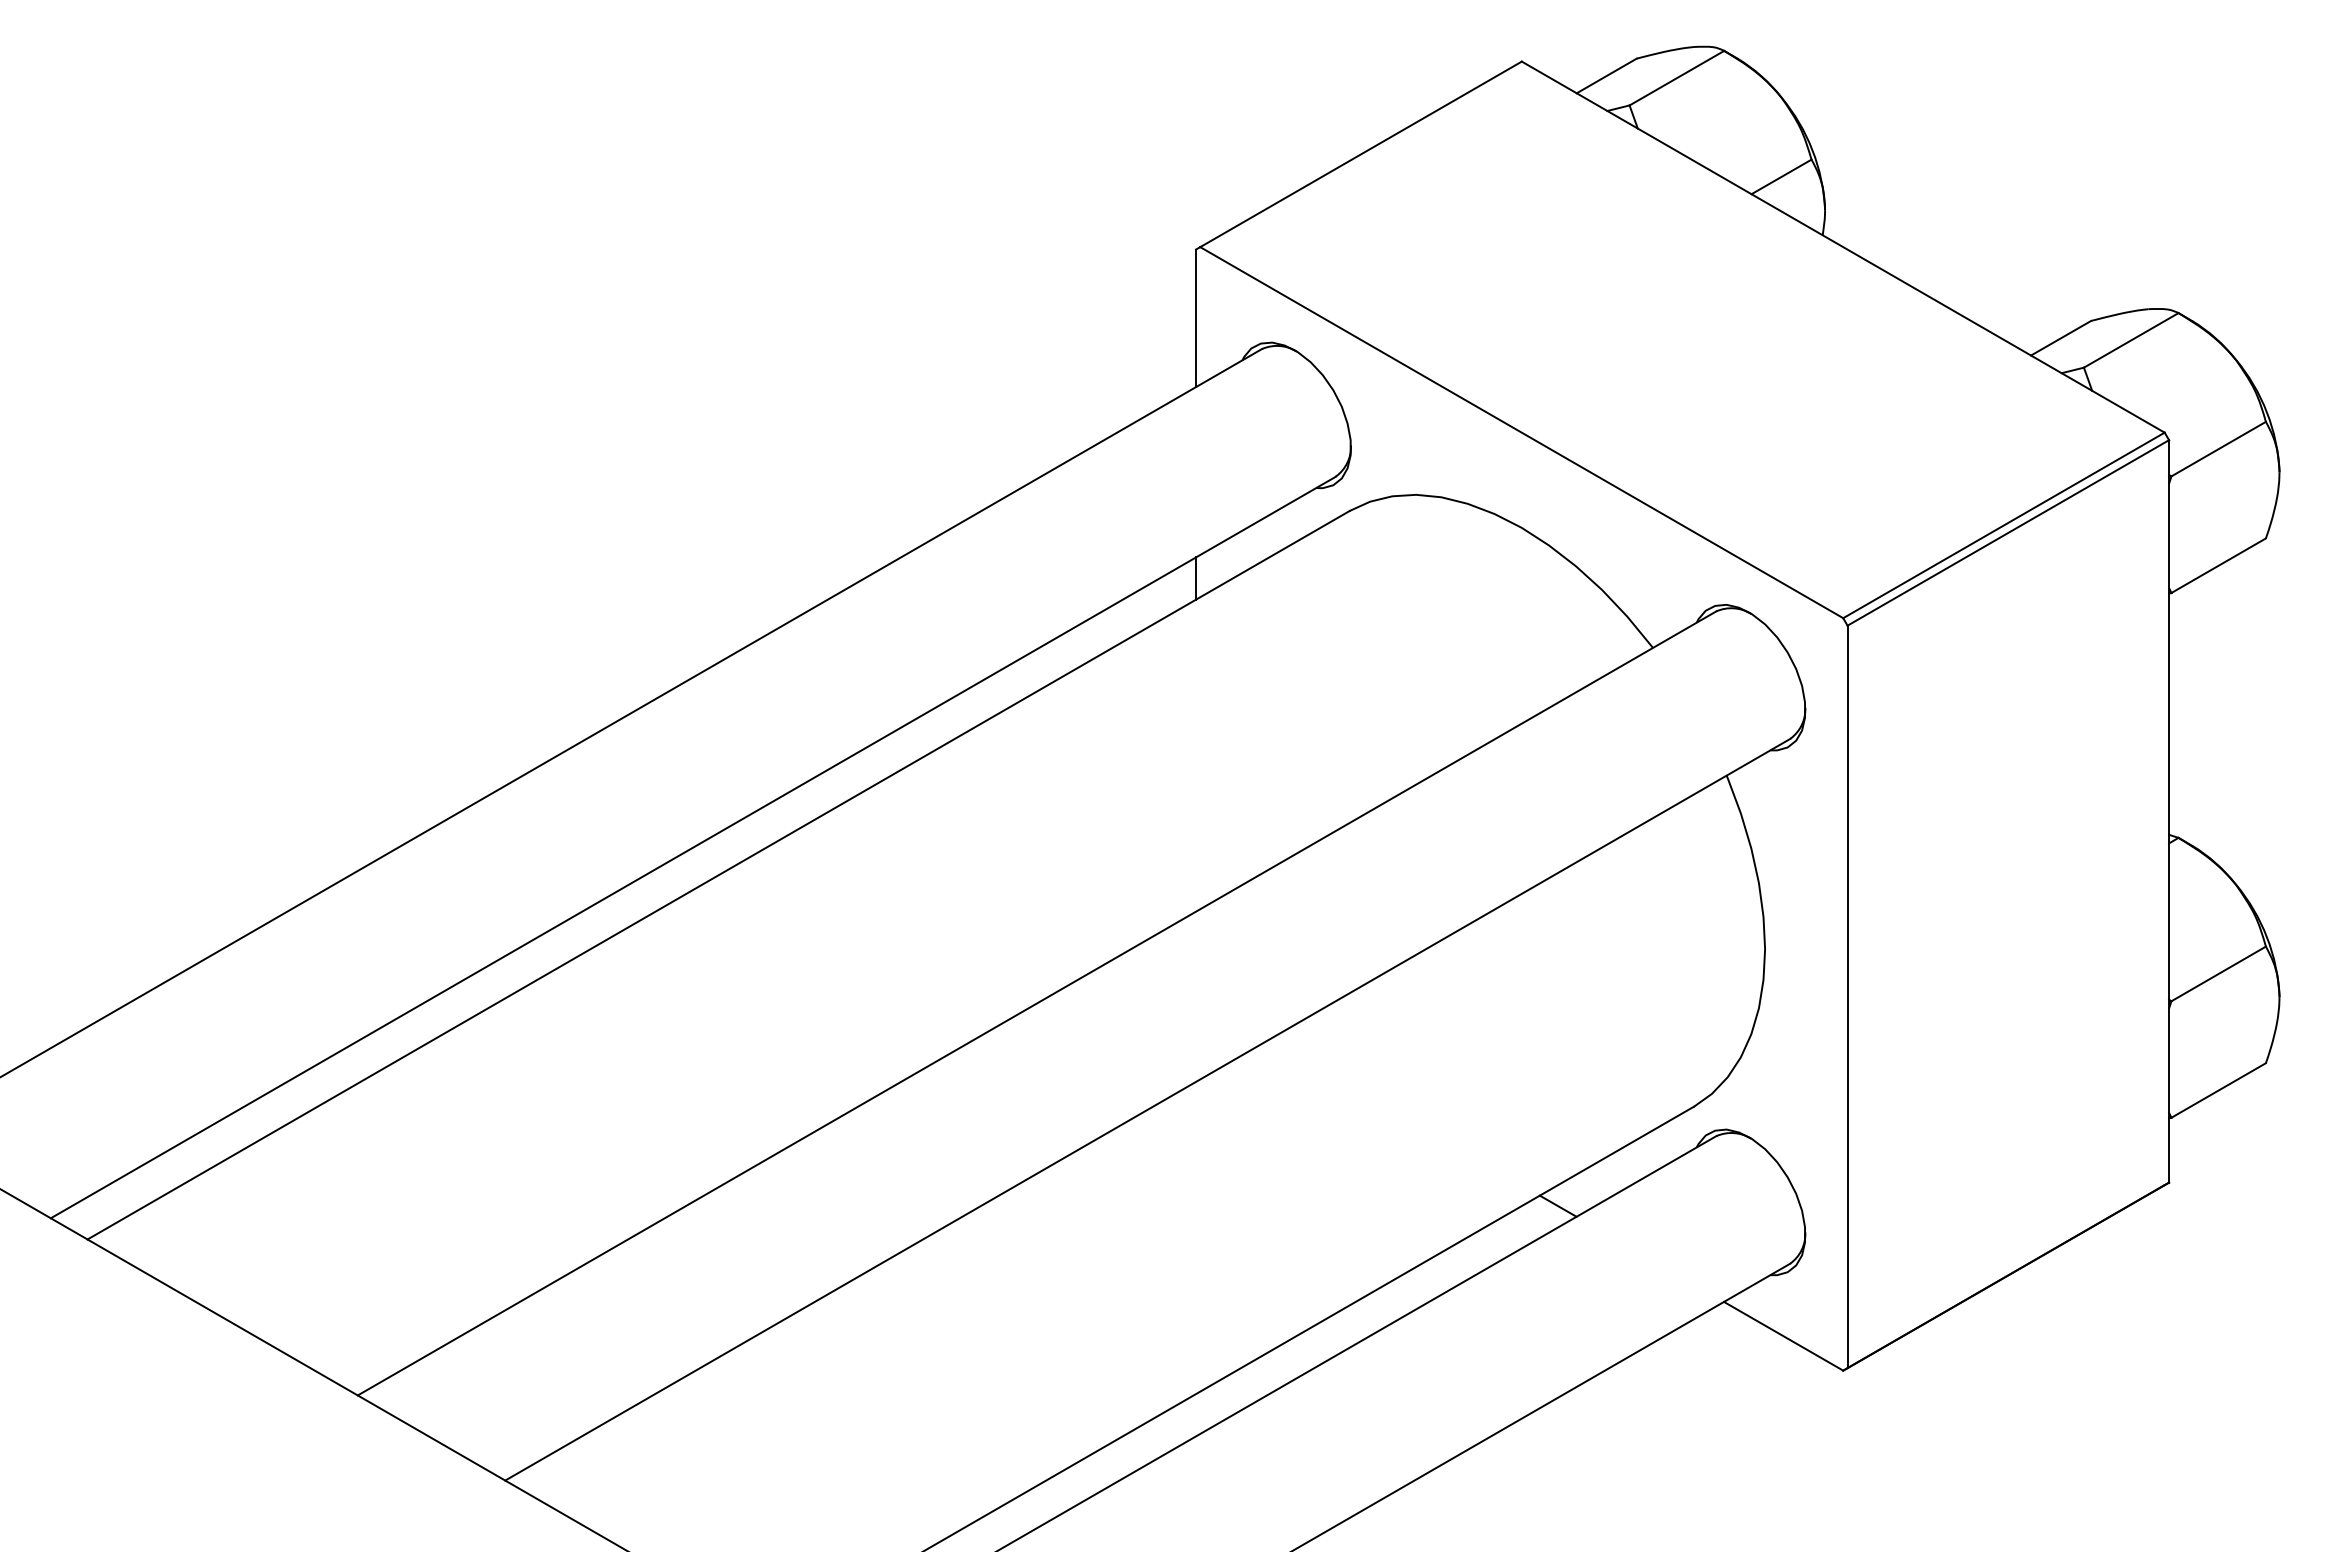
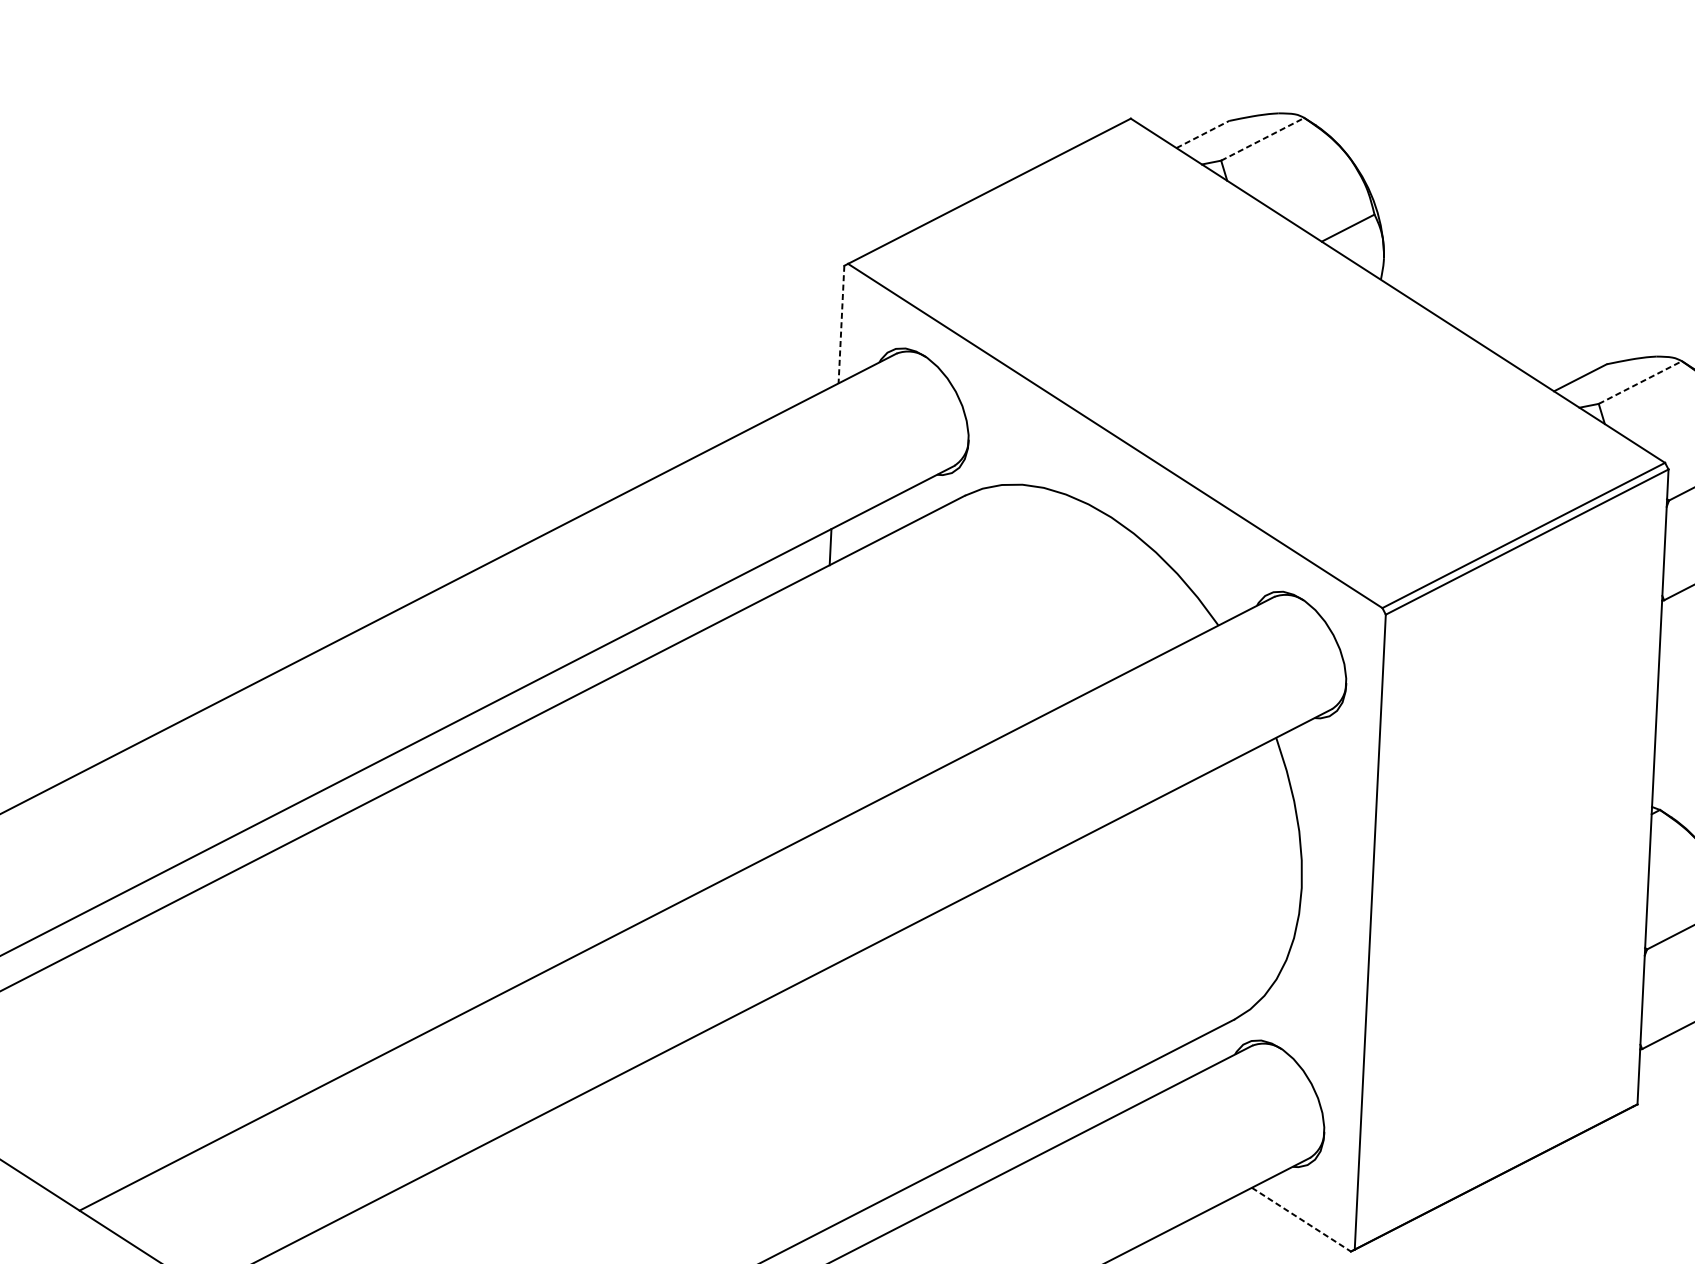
line: (1606, 75) -> (1202, 134), solid -> dashed
line: (1676, 78) -> (1262, 139), solid -> dashed
line: (1195, 318) -> (841, 324), solid -> dashed
line: (2131, 340) -> (1640, 382), solid -> dashed
line: (1557, 1205) -> (1113, 1098), removed
line: (1783, 1336) -> (1301, 1219), solid -> dashed

